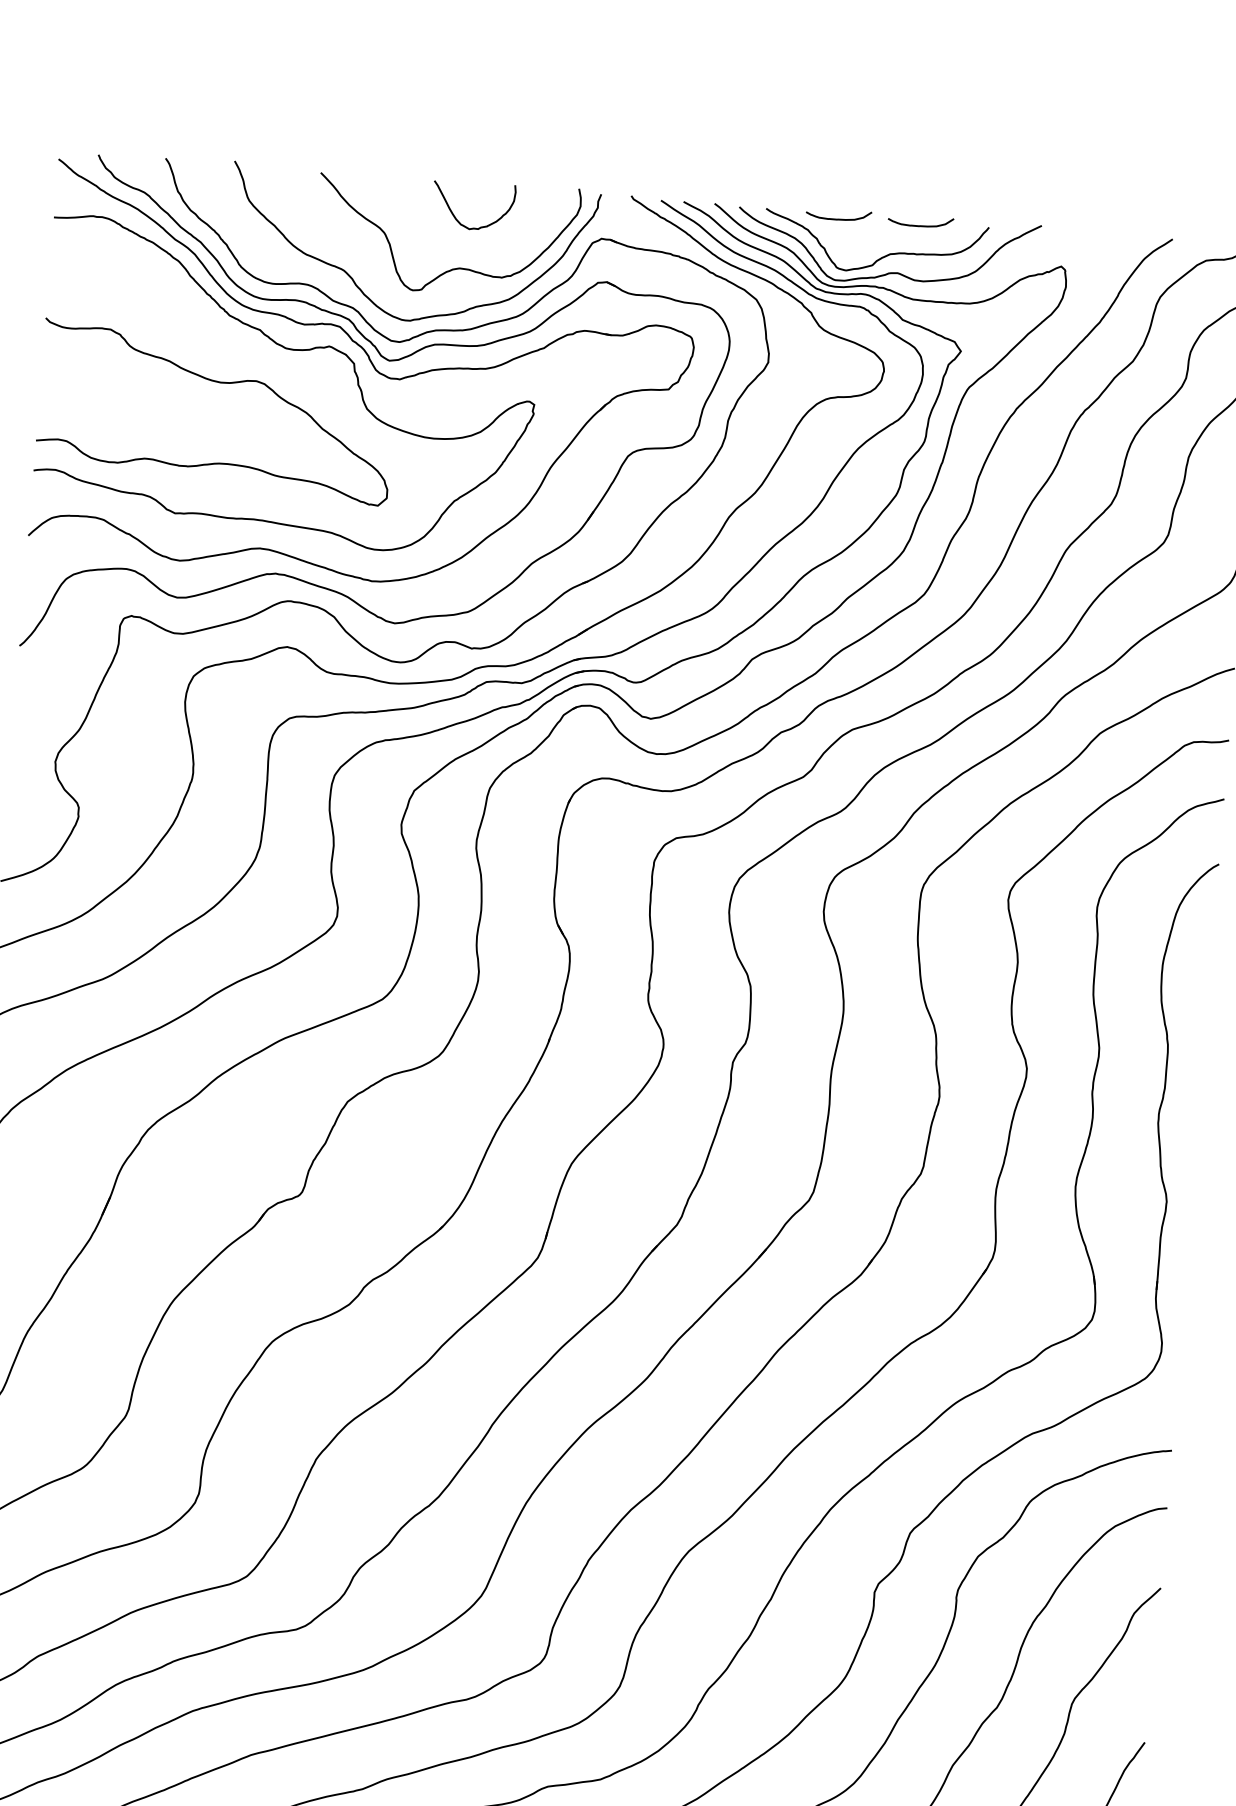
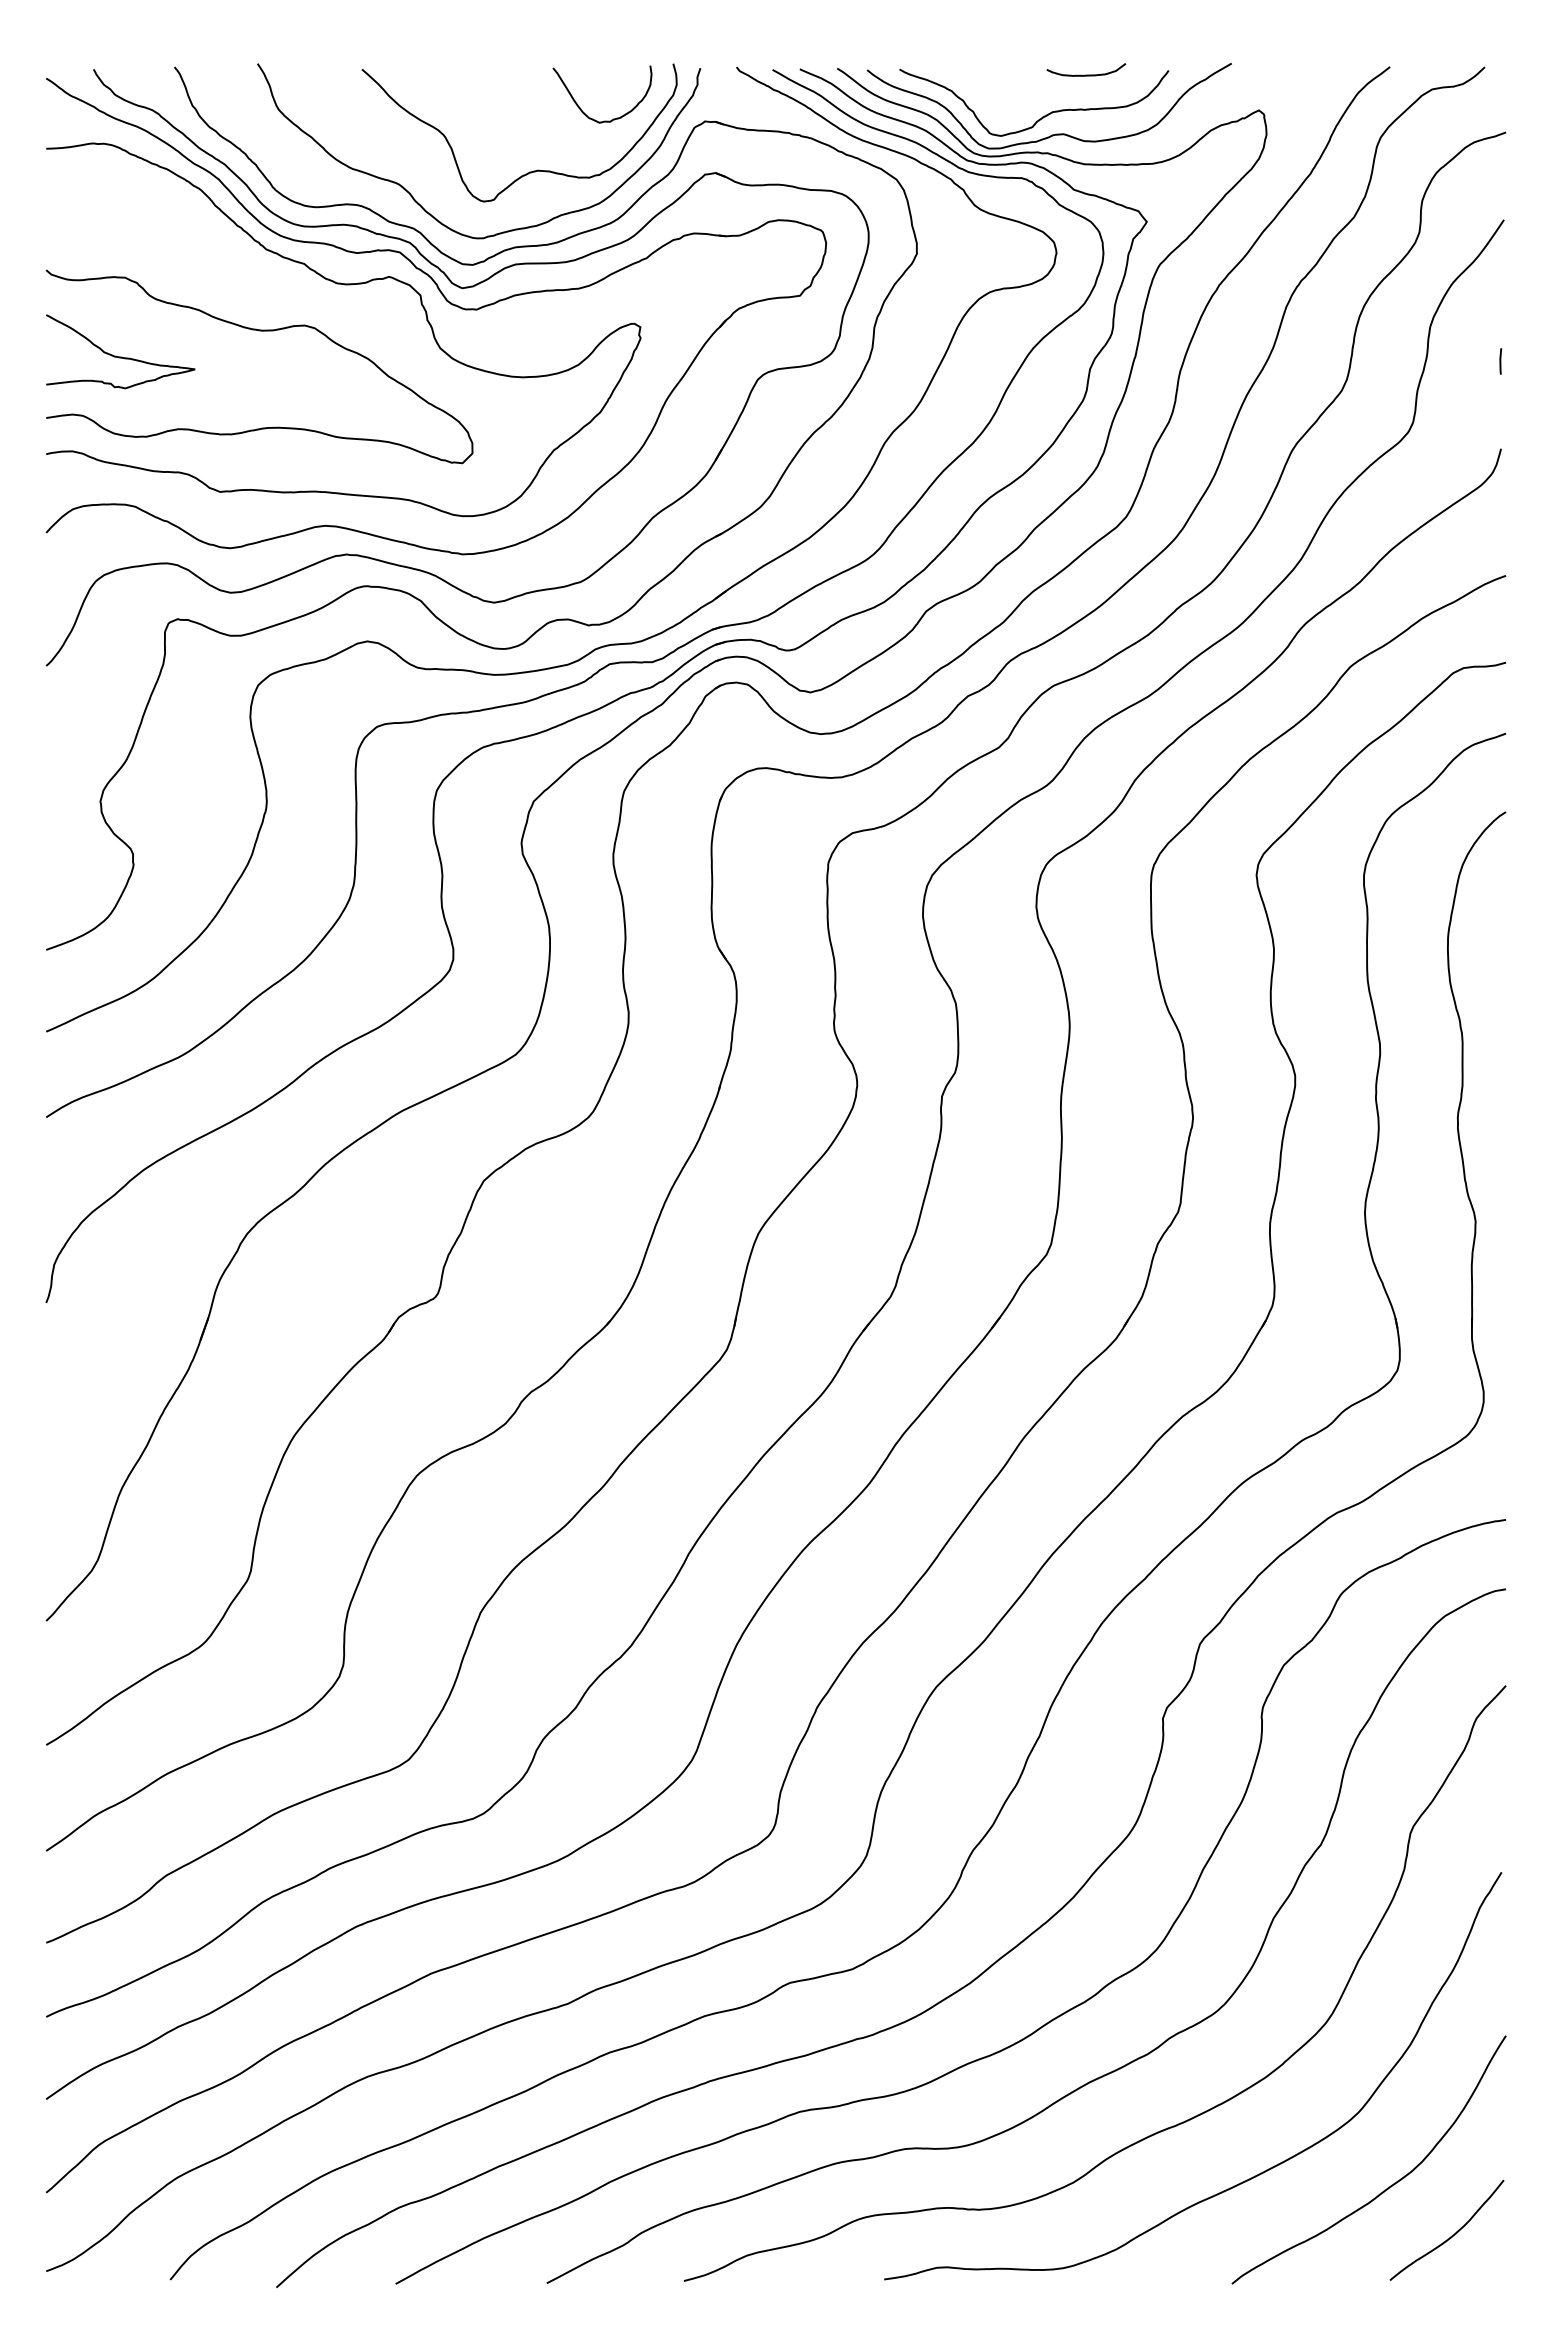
curve: (455, 216) -> (581, 108), moved
curve: (838, 218) -> (987, 74), removed
curve: (101, 394) -> (120, 356), added

